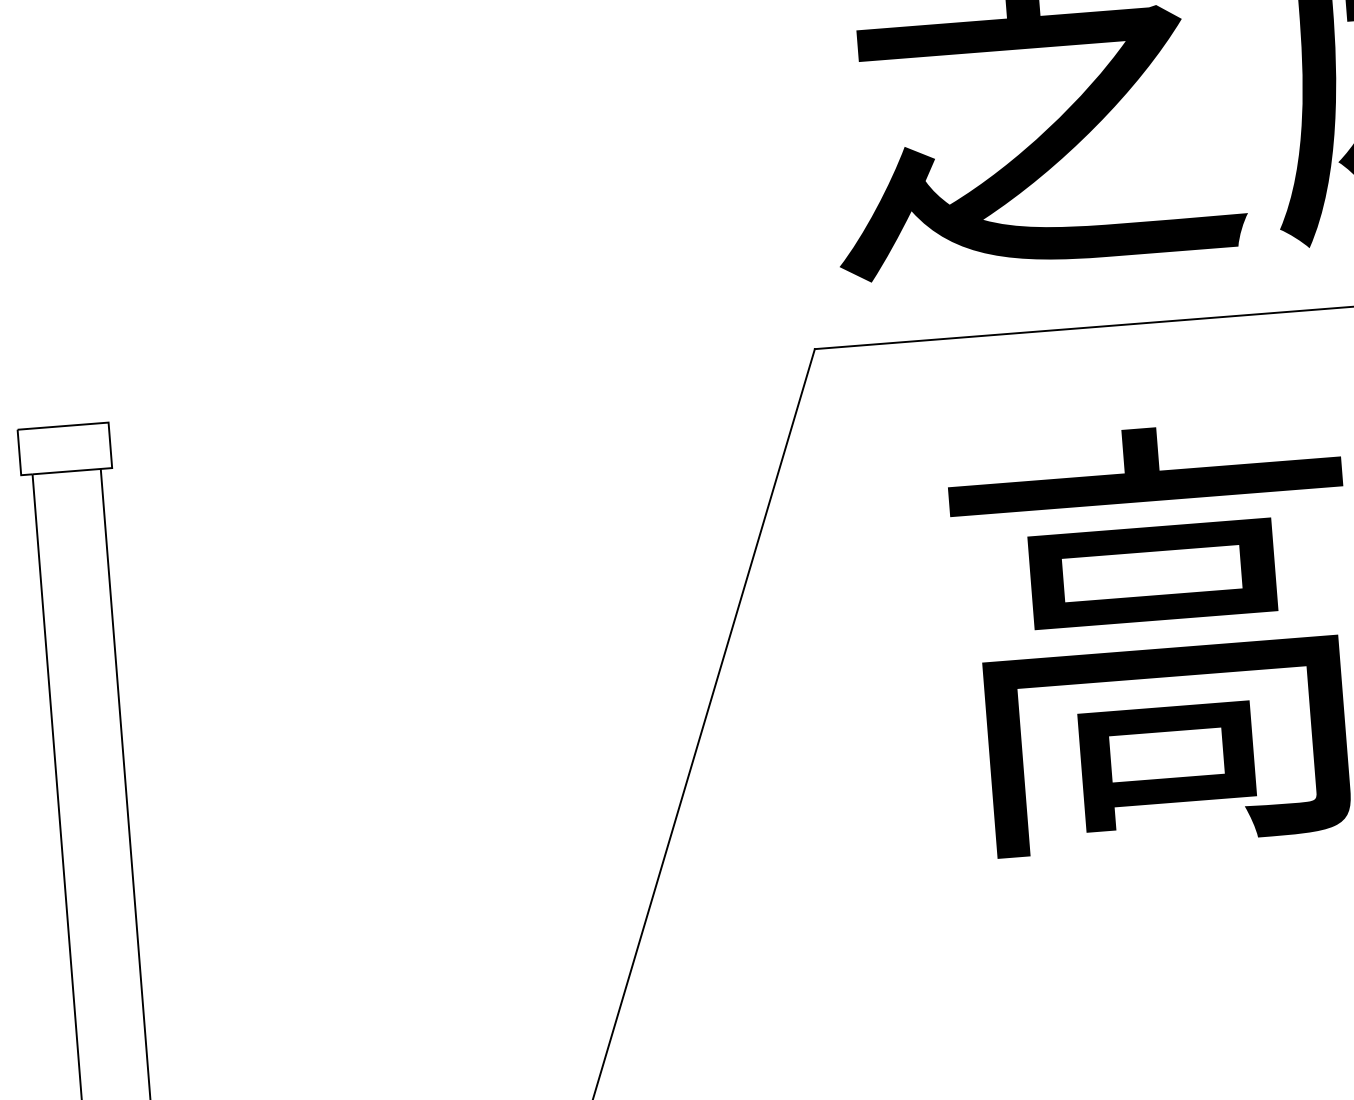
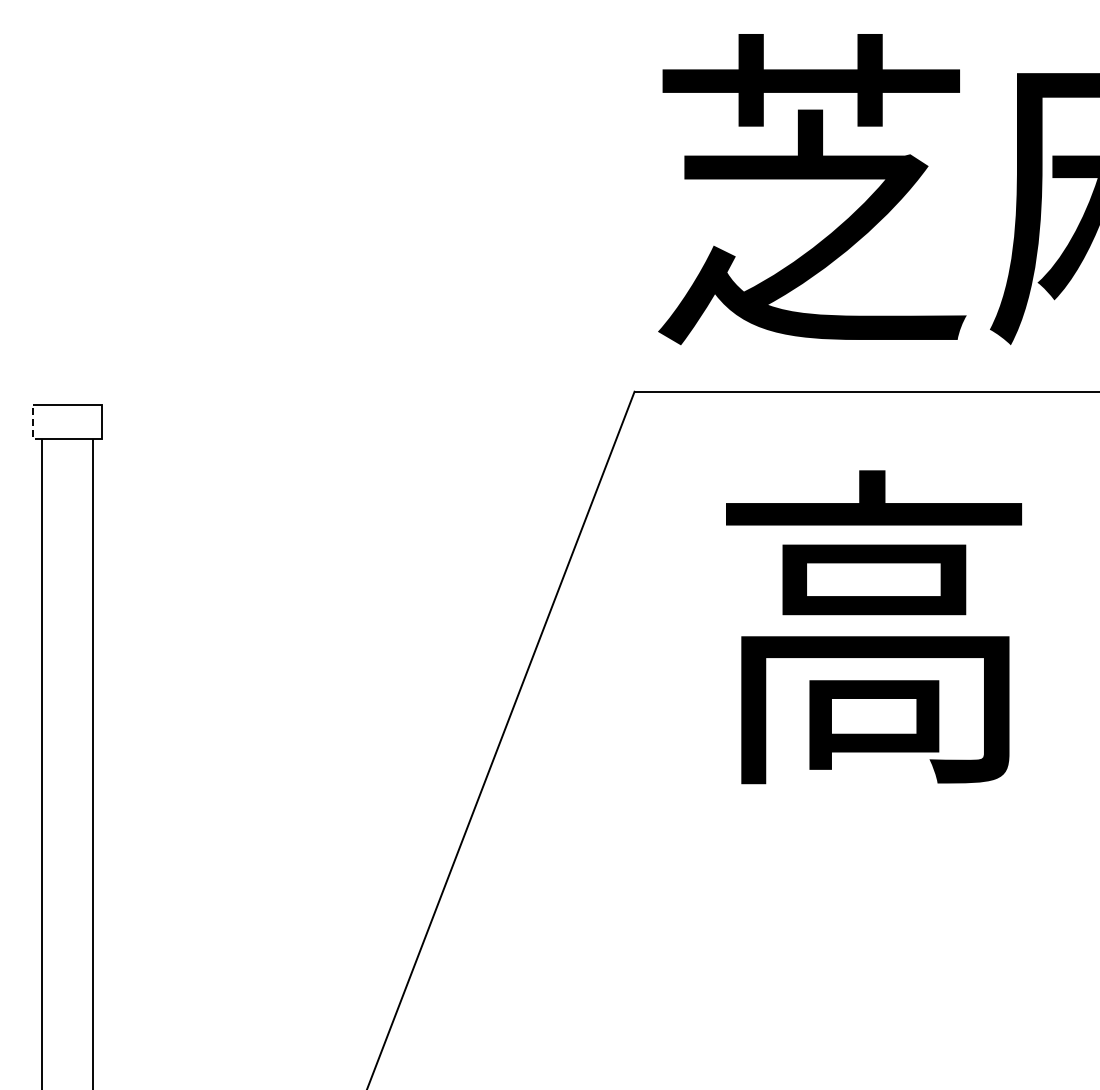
line: (19, 458) -> (32, 426), solid -> dashed

